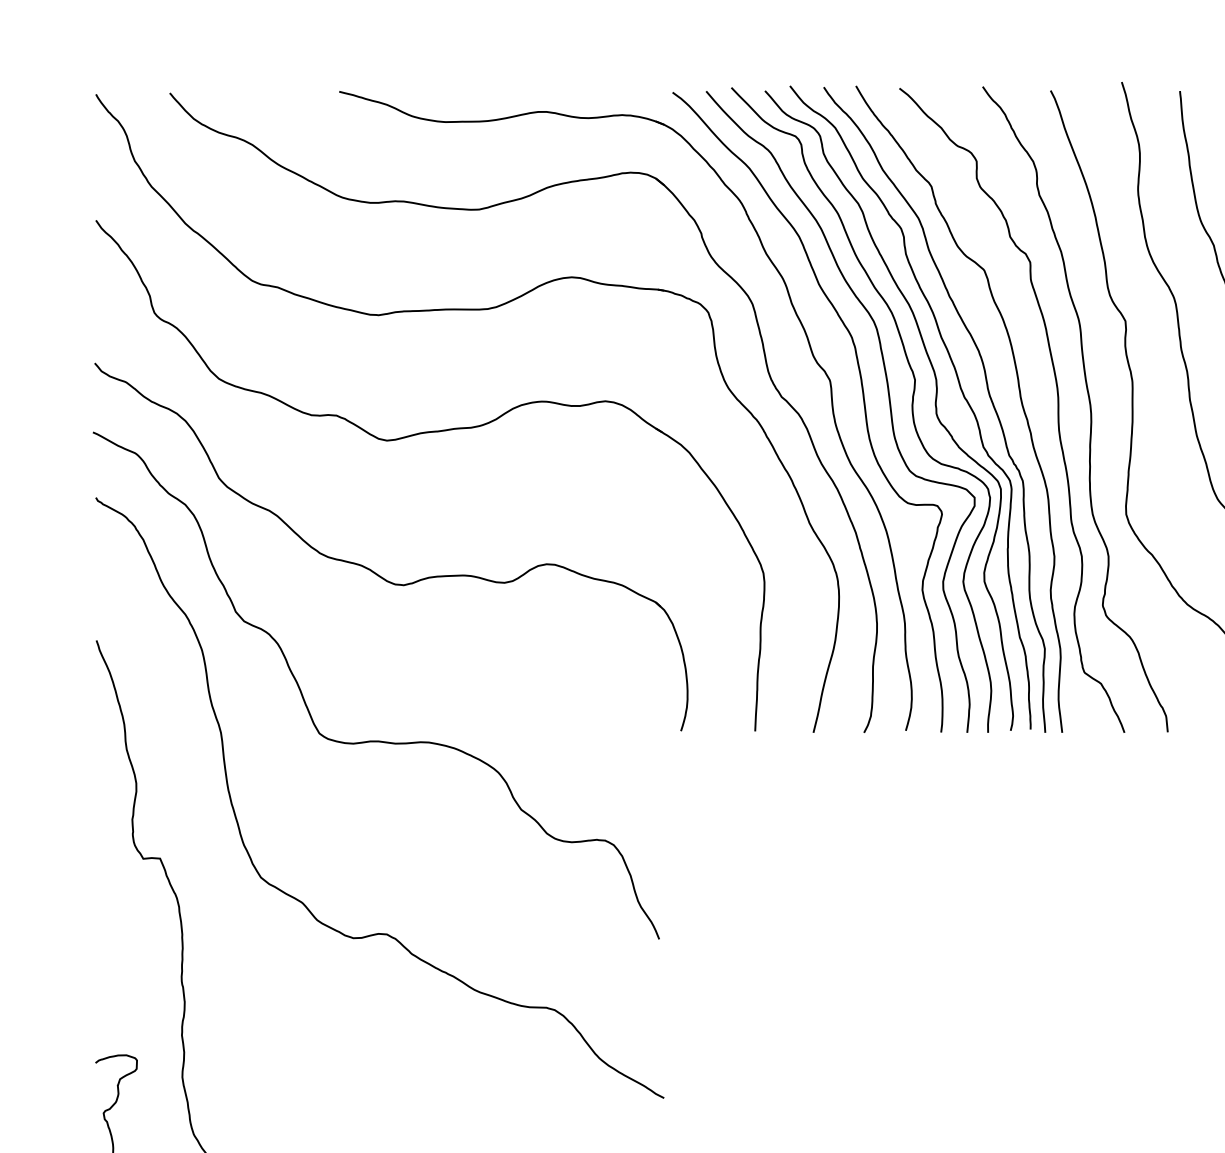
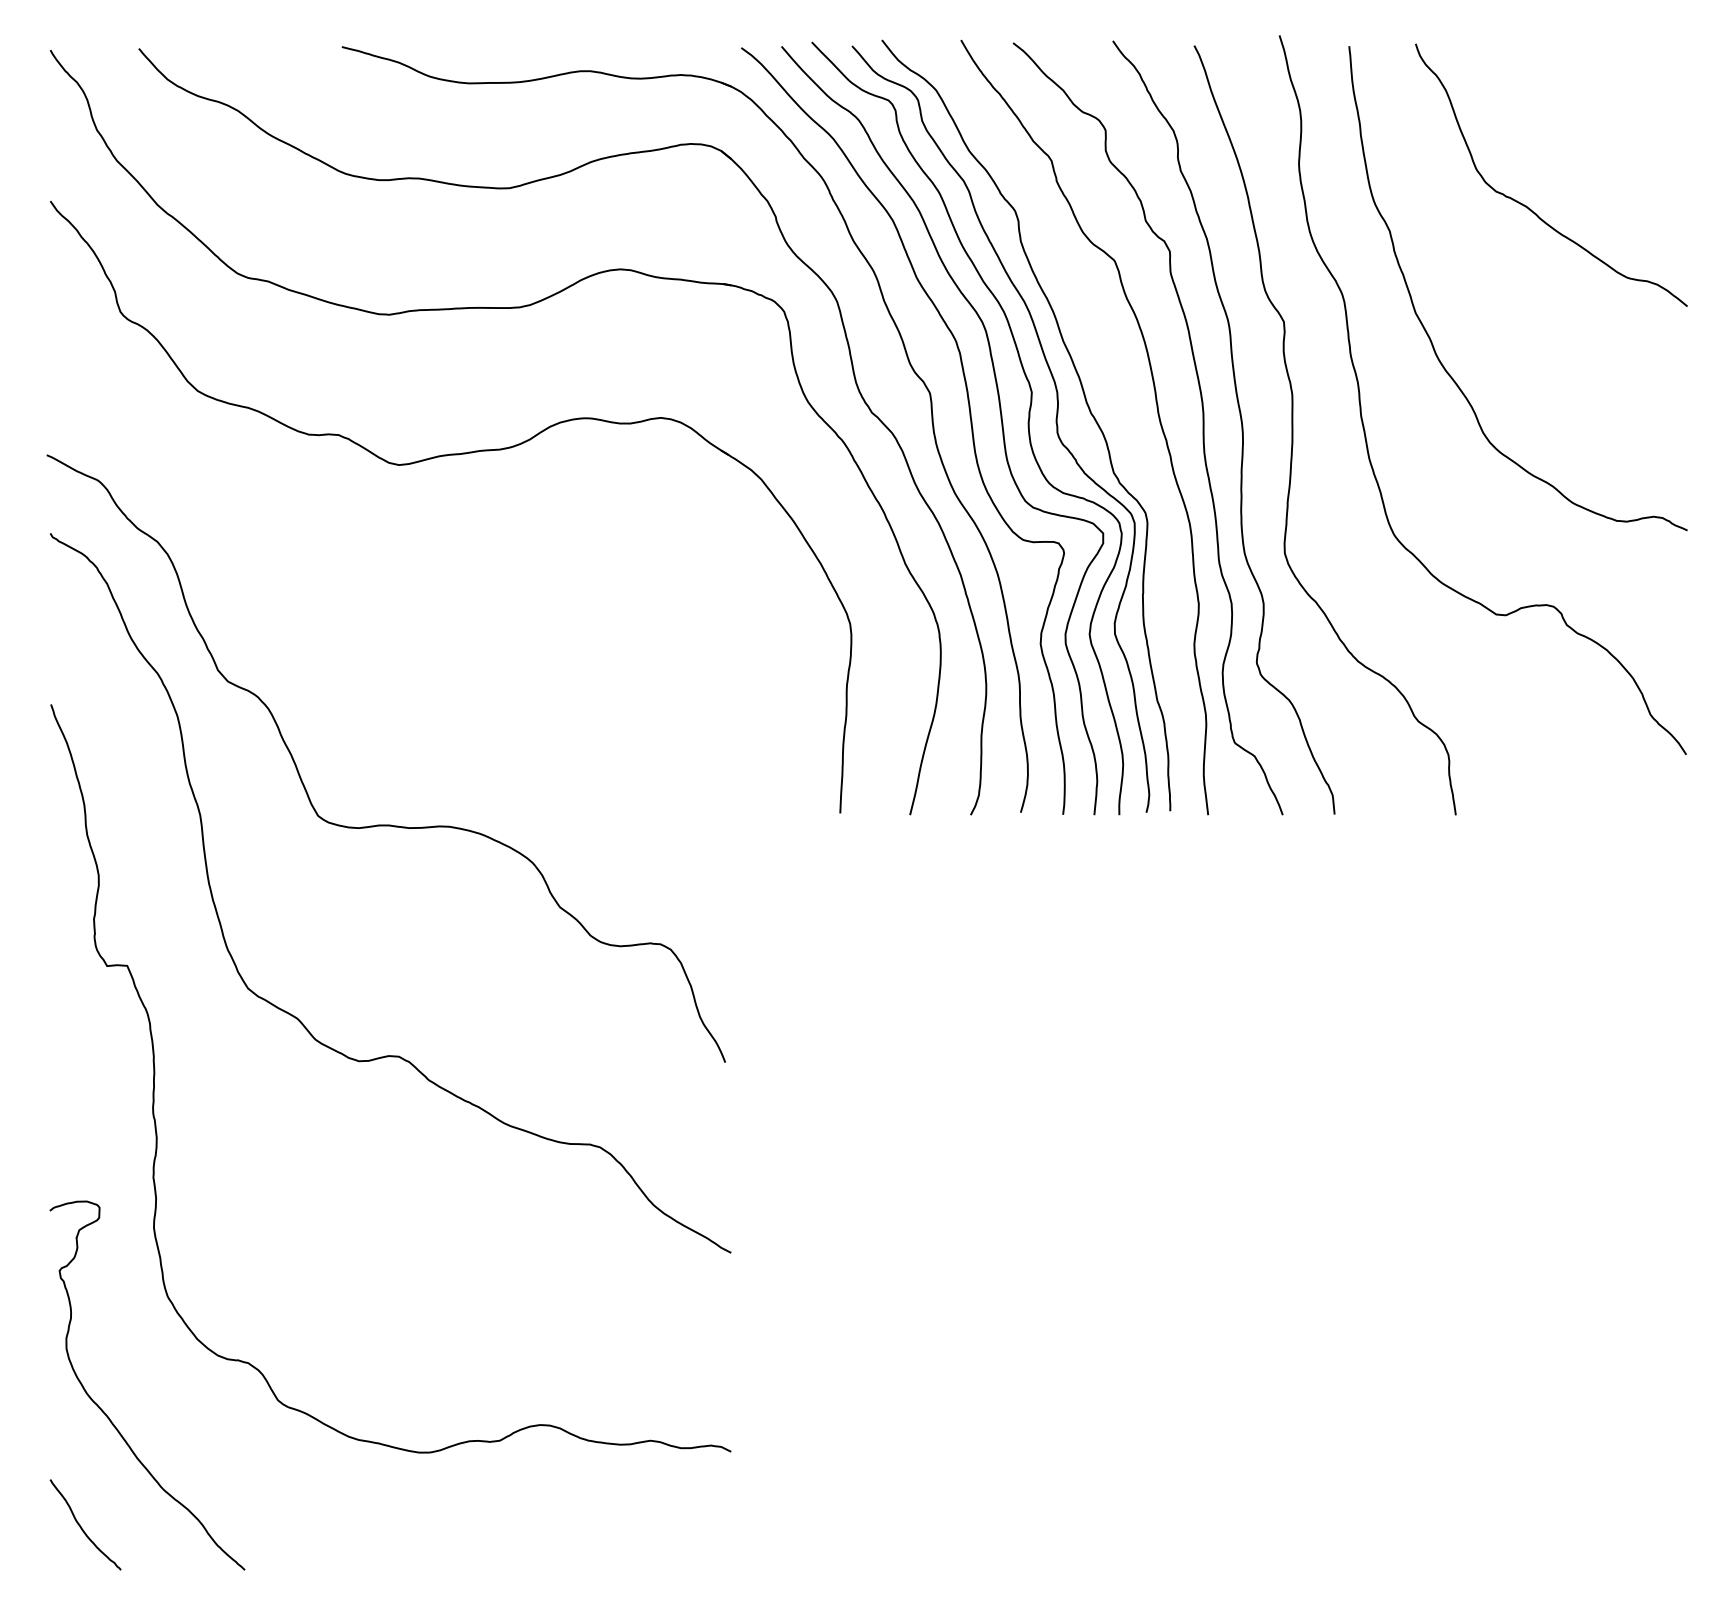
curve: (989, 396) -> (1120, 412), removed
part: (373, 571) -> (383, 621), removed

